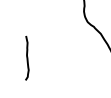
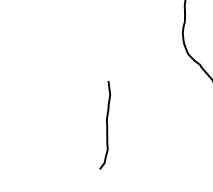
curve: (27, 57) -> (107, 124), moved

